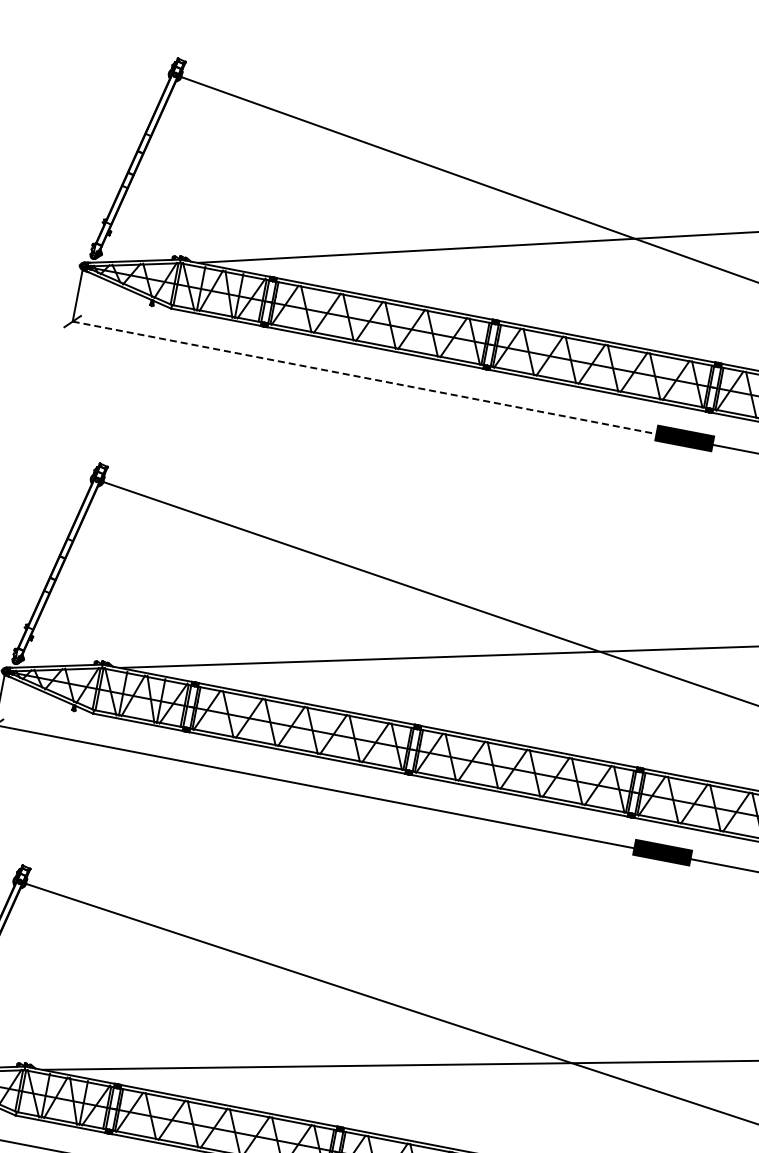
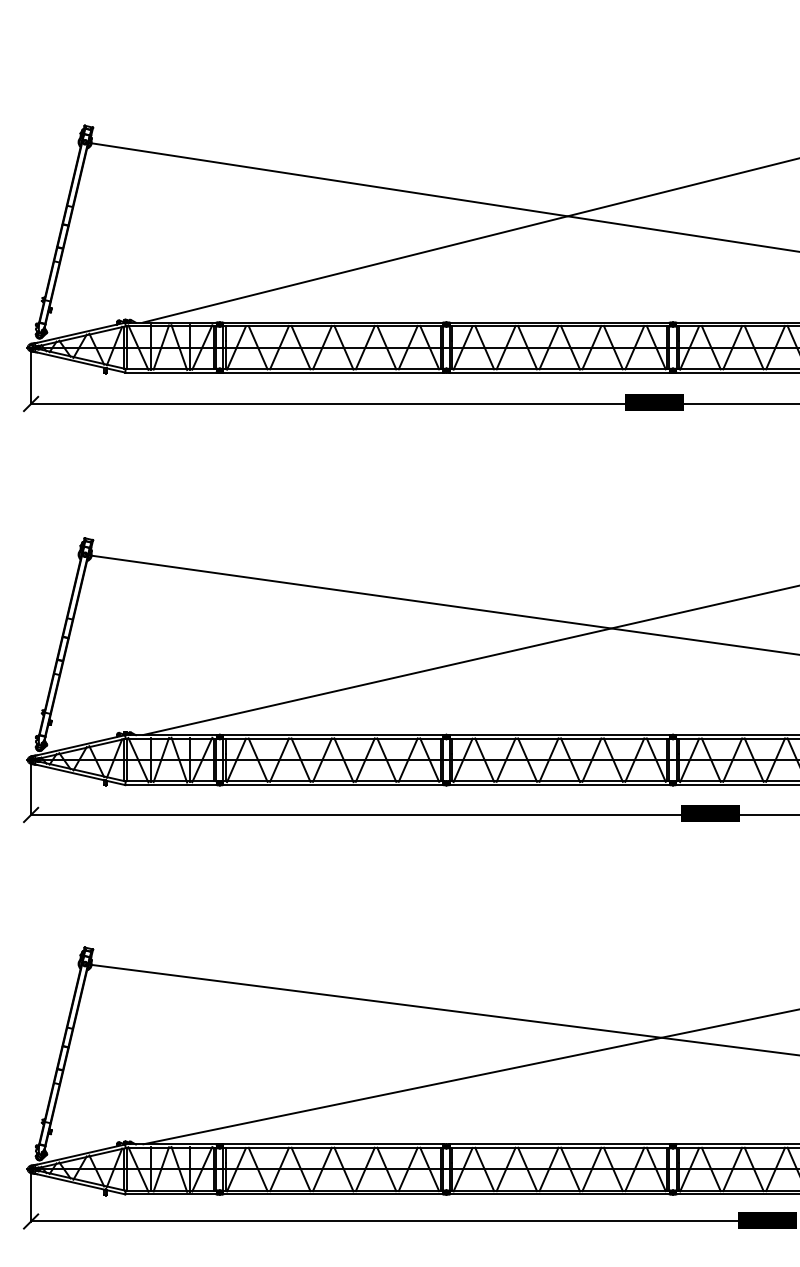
line: (366, 377) -> (330, 403), dashed -> solid

